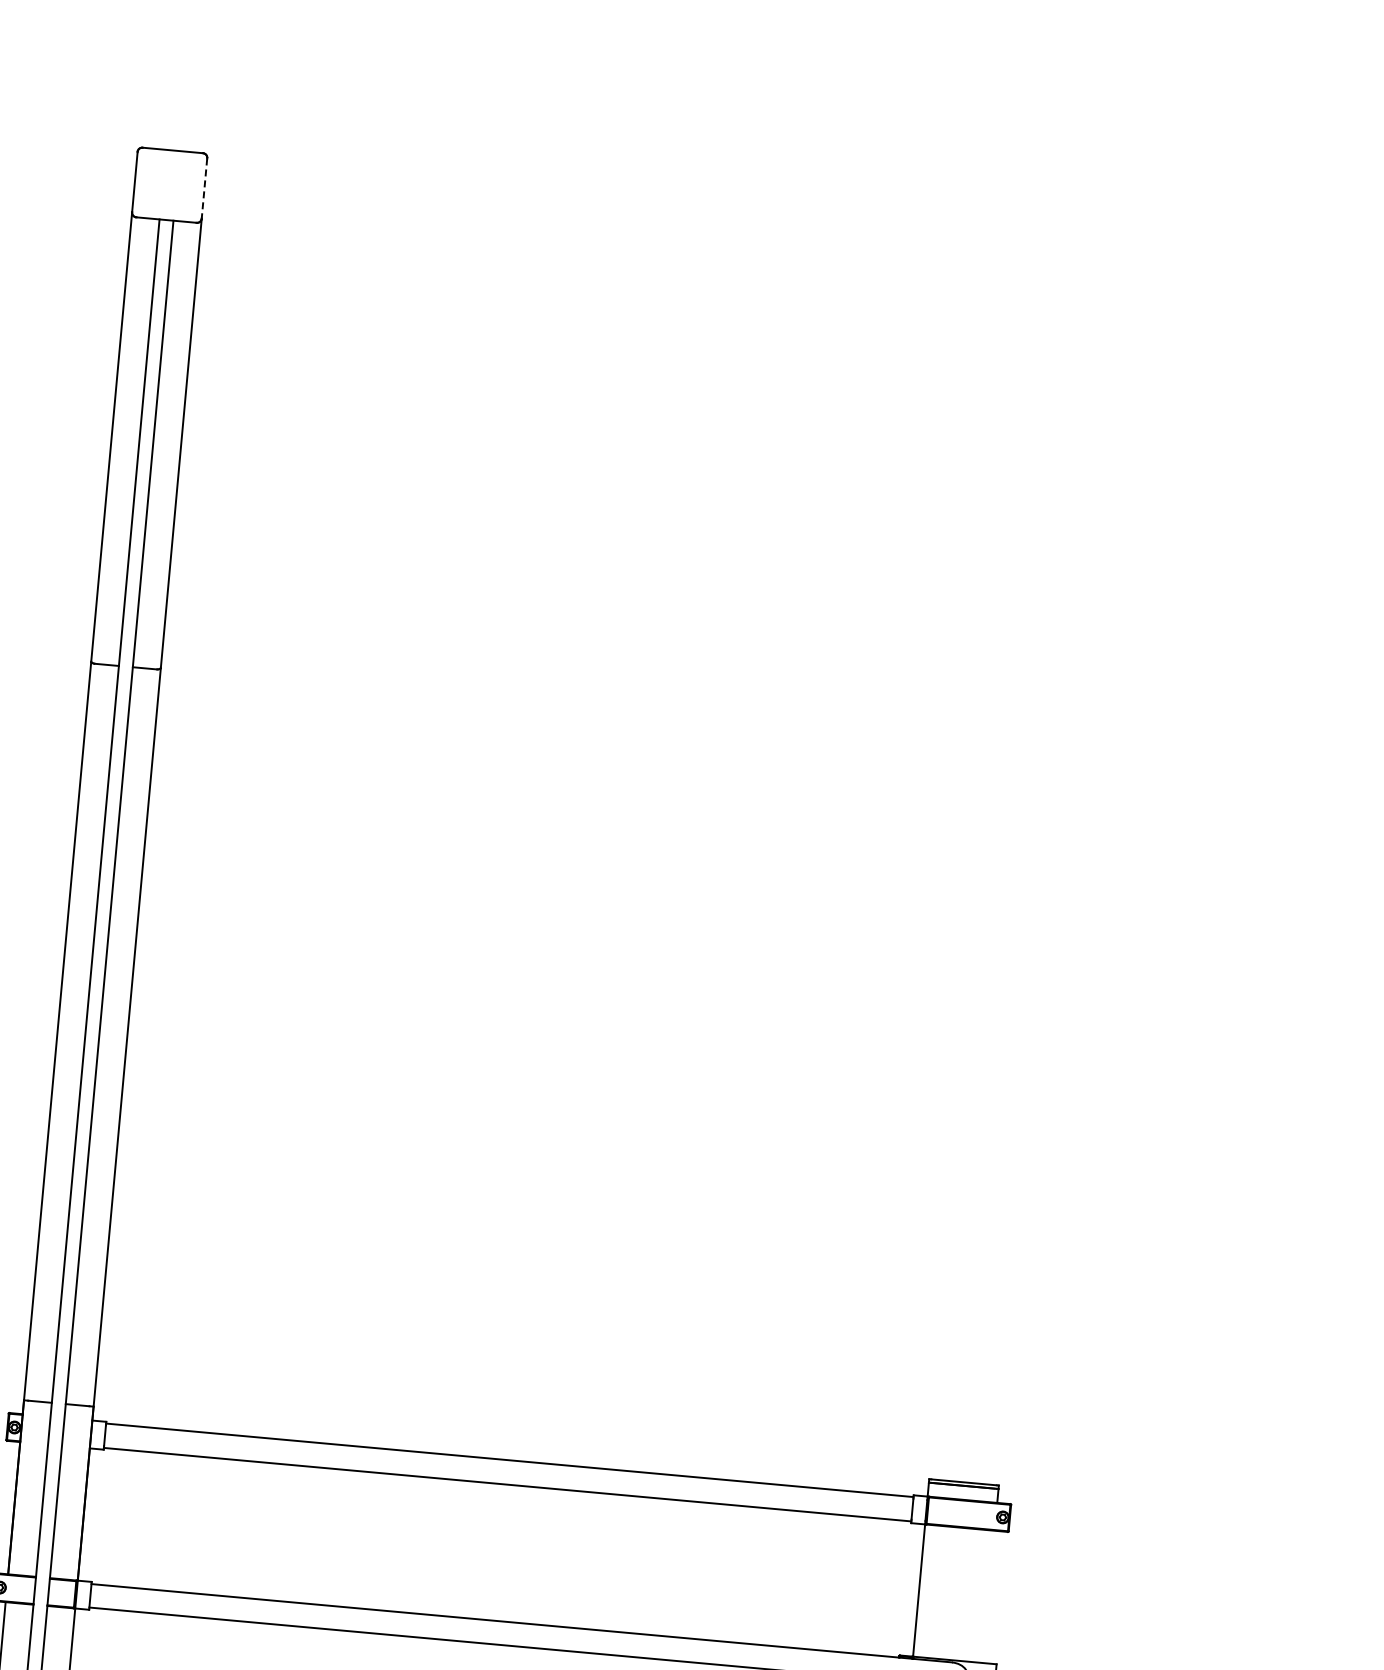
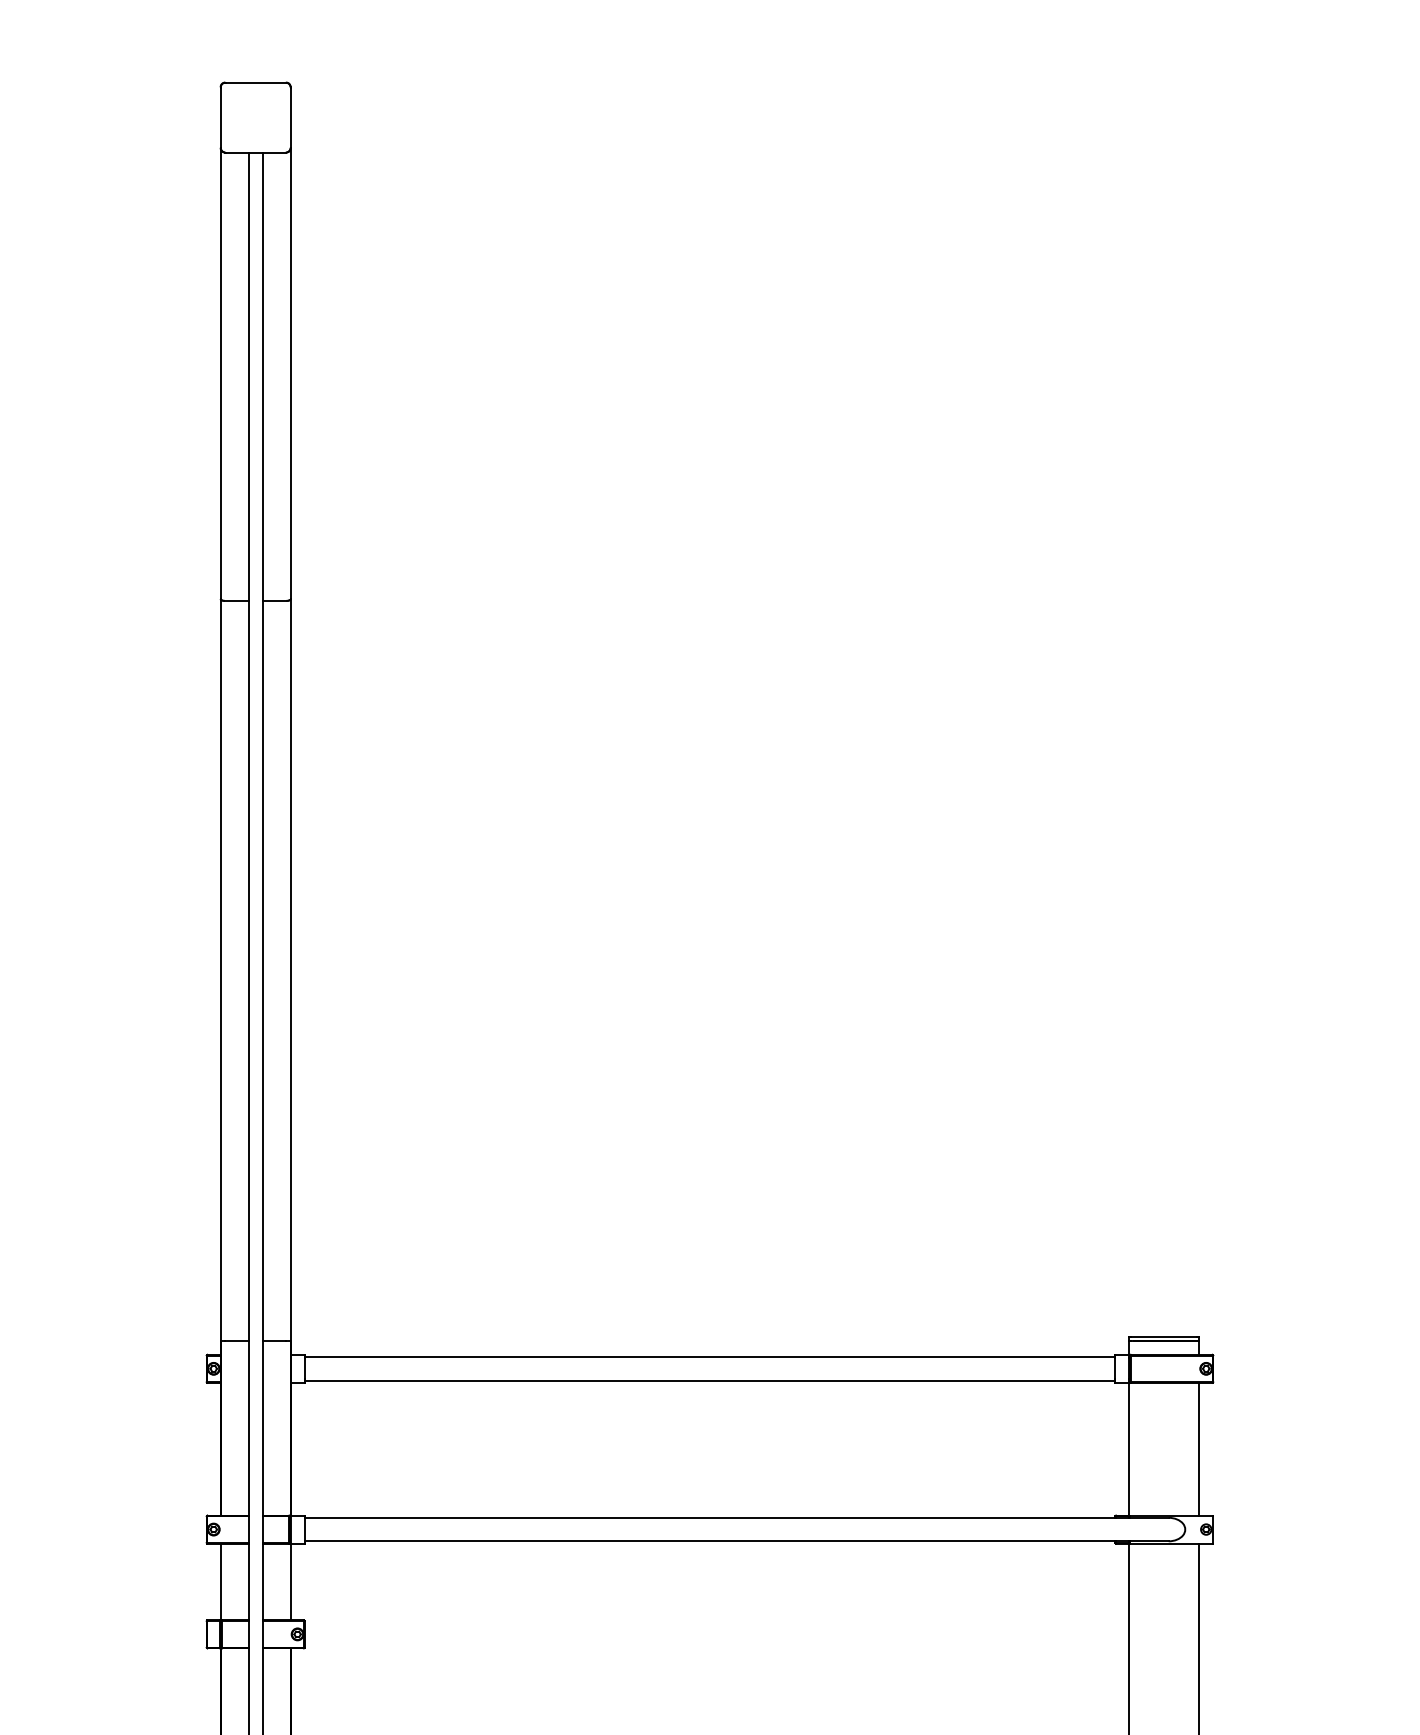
line: (204, 189) -> (290, 118), dashed -> solid
line: (989, 1596) -> (1199, 1448), added

